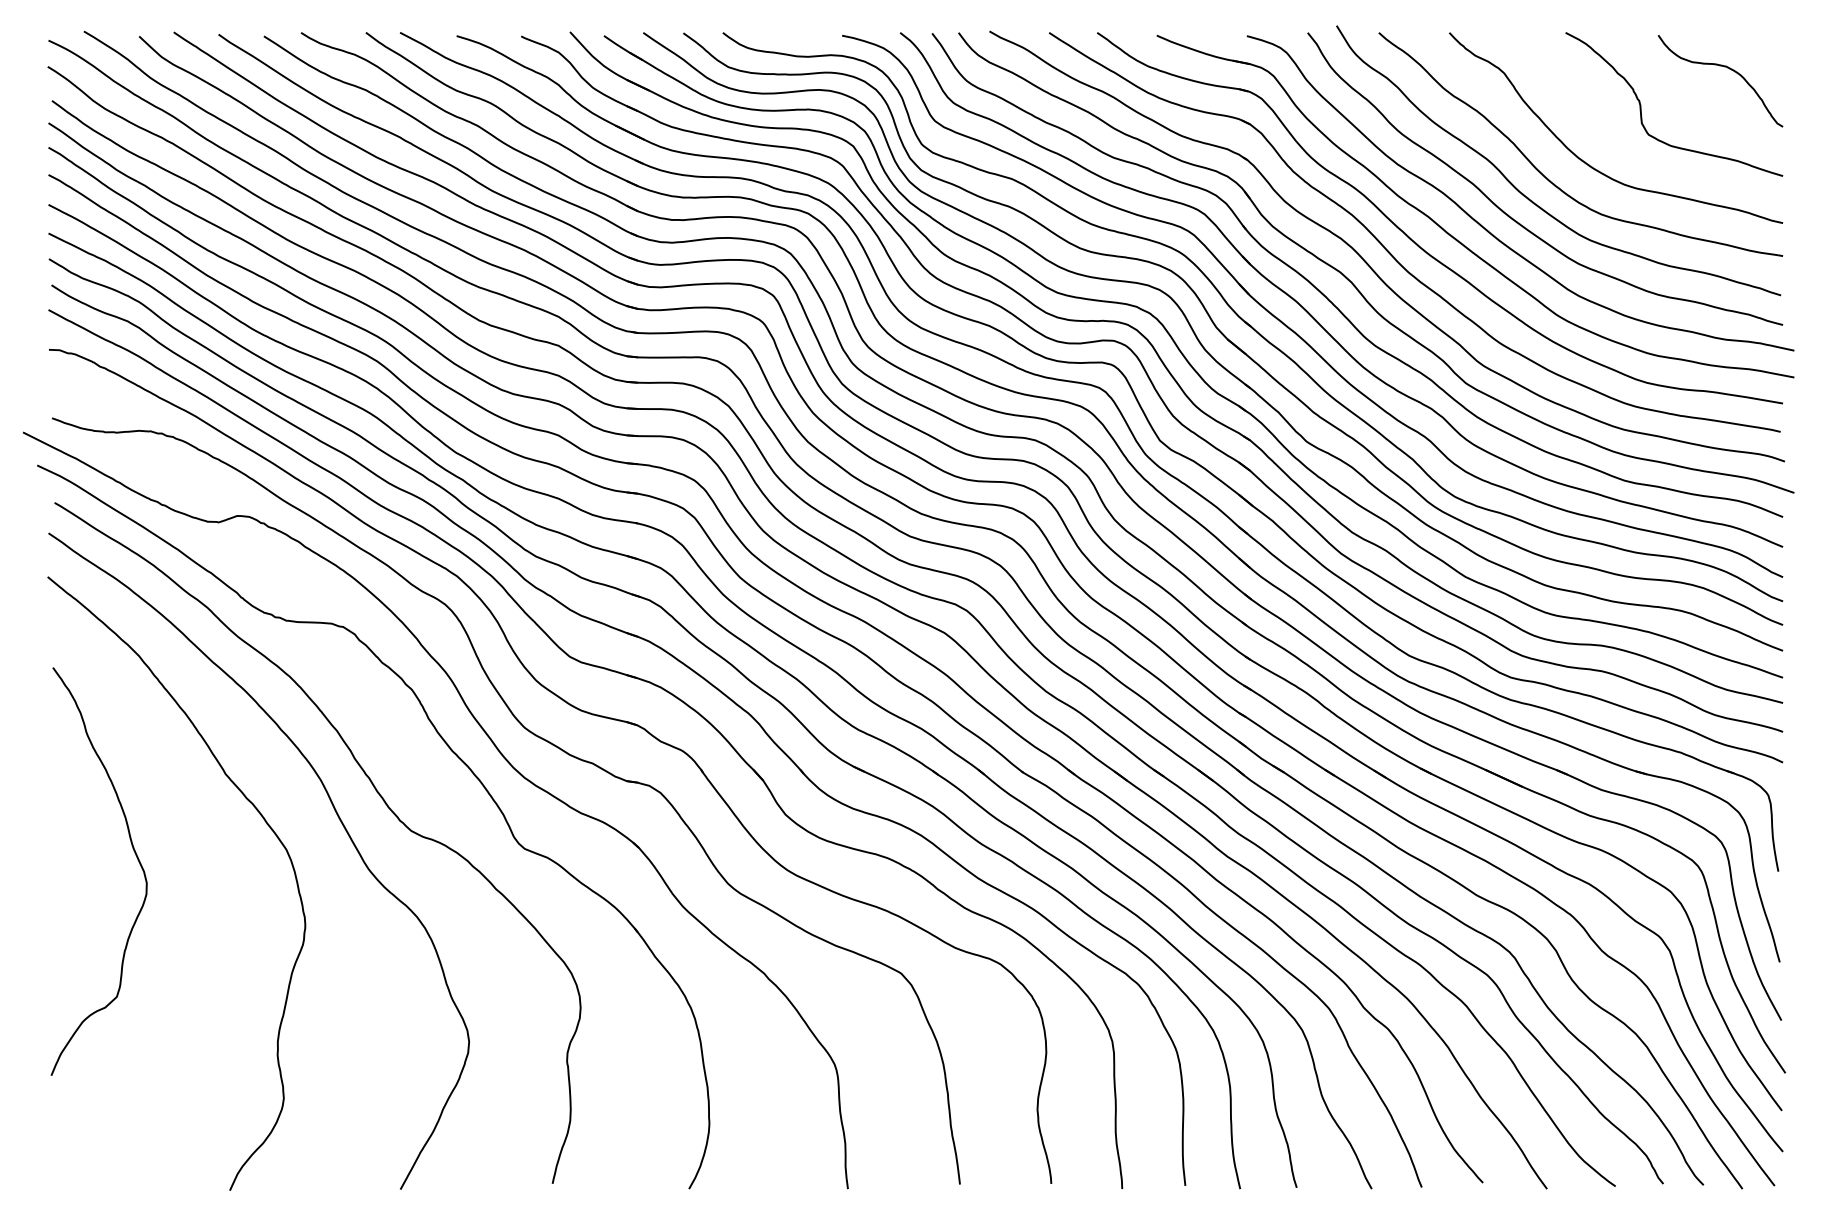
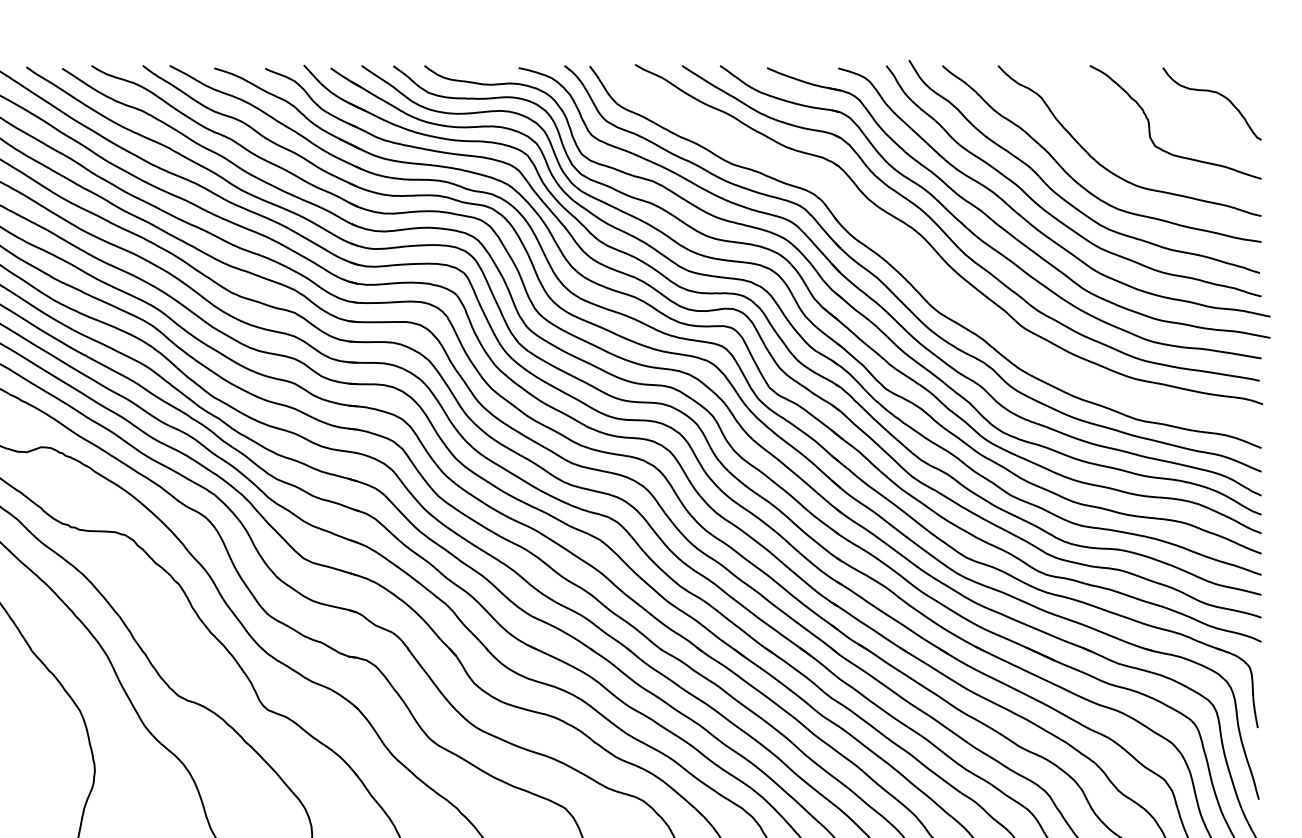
part: (1354, 284) -> (923, 264), removed

